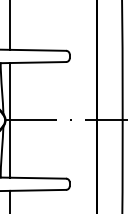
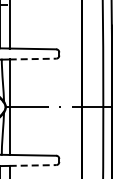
line: (38, 63) -> (33, 59), solid -> dashed
line: (38, 190) -> (33, 165), solid -> dashed

